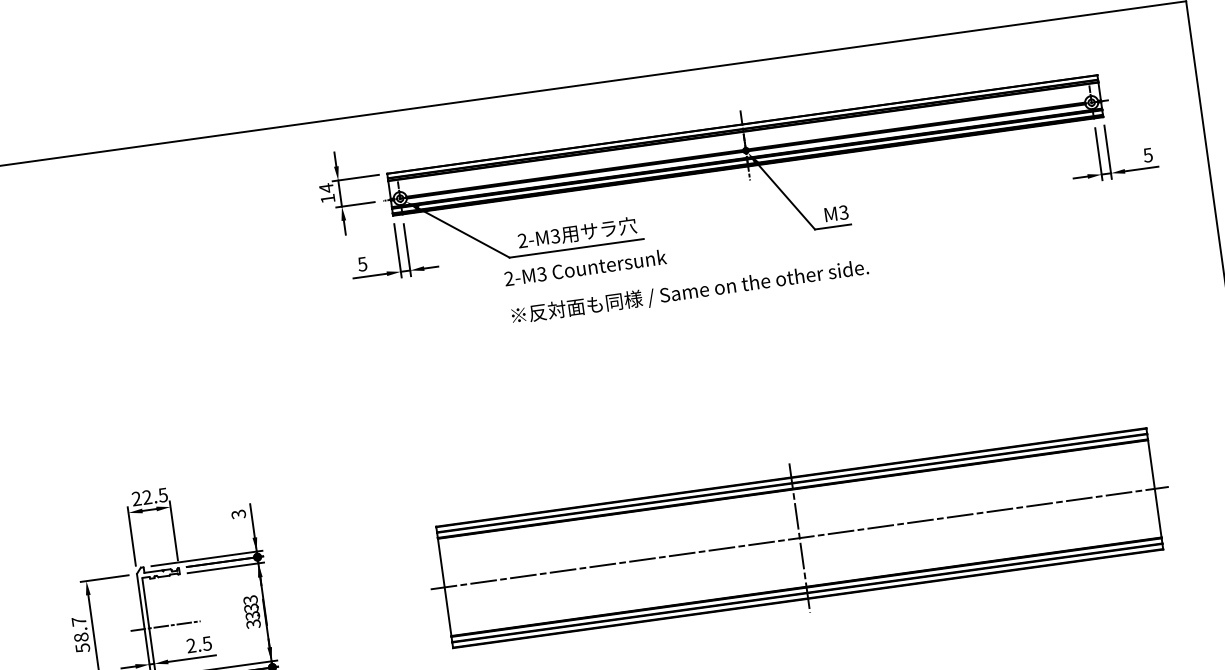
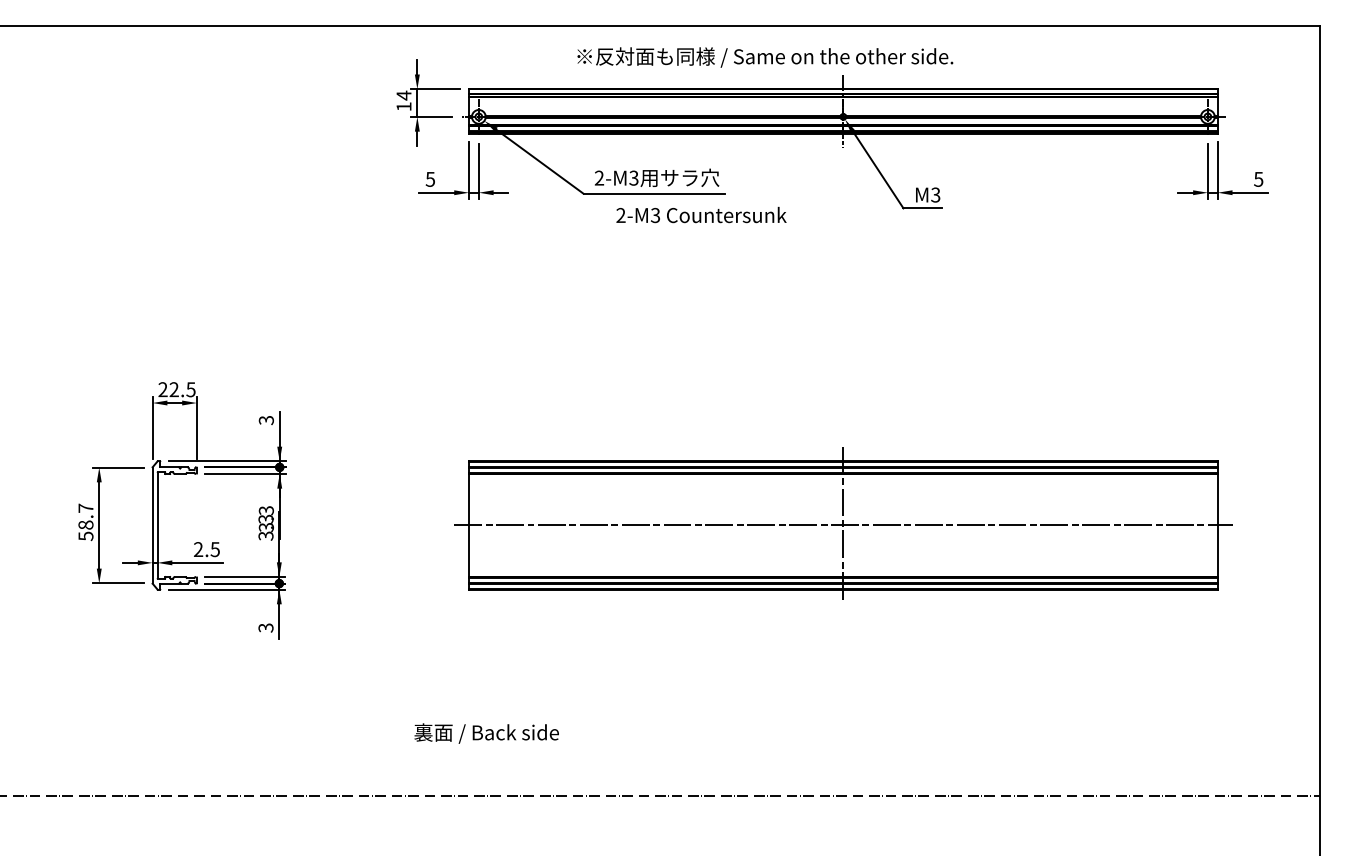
text: (585, 267) -> (701, 214), moved
text: (690, 292) -> (765, 57), moved
line: (165, 626) -> (174, 525), removed

